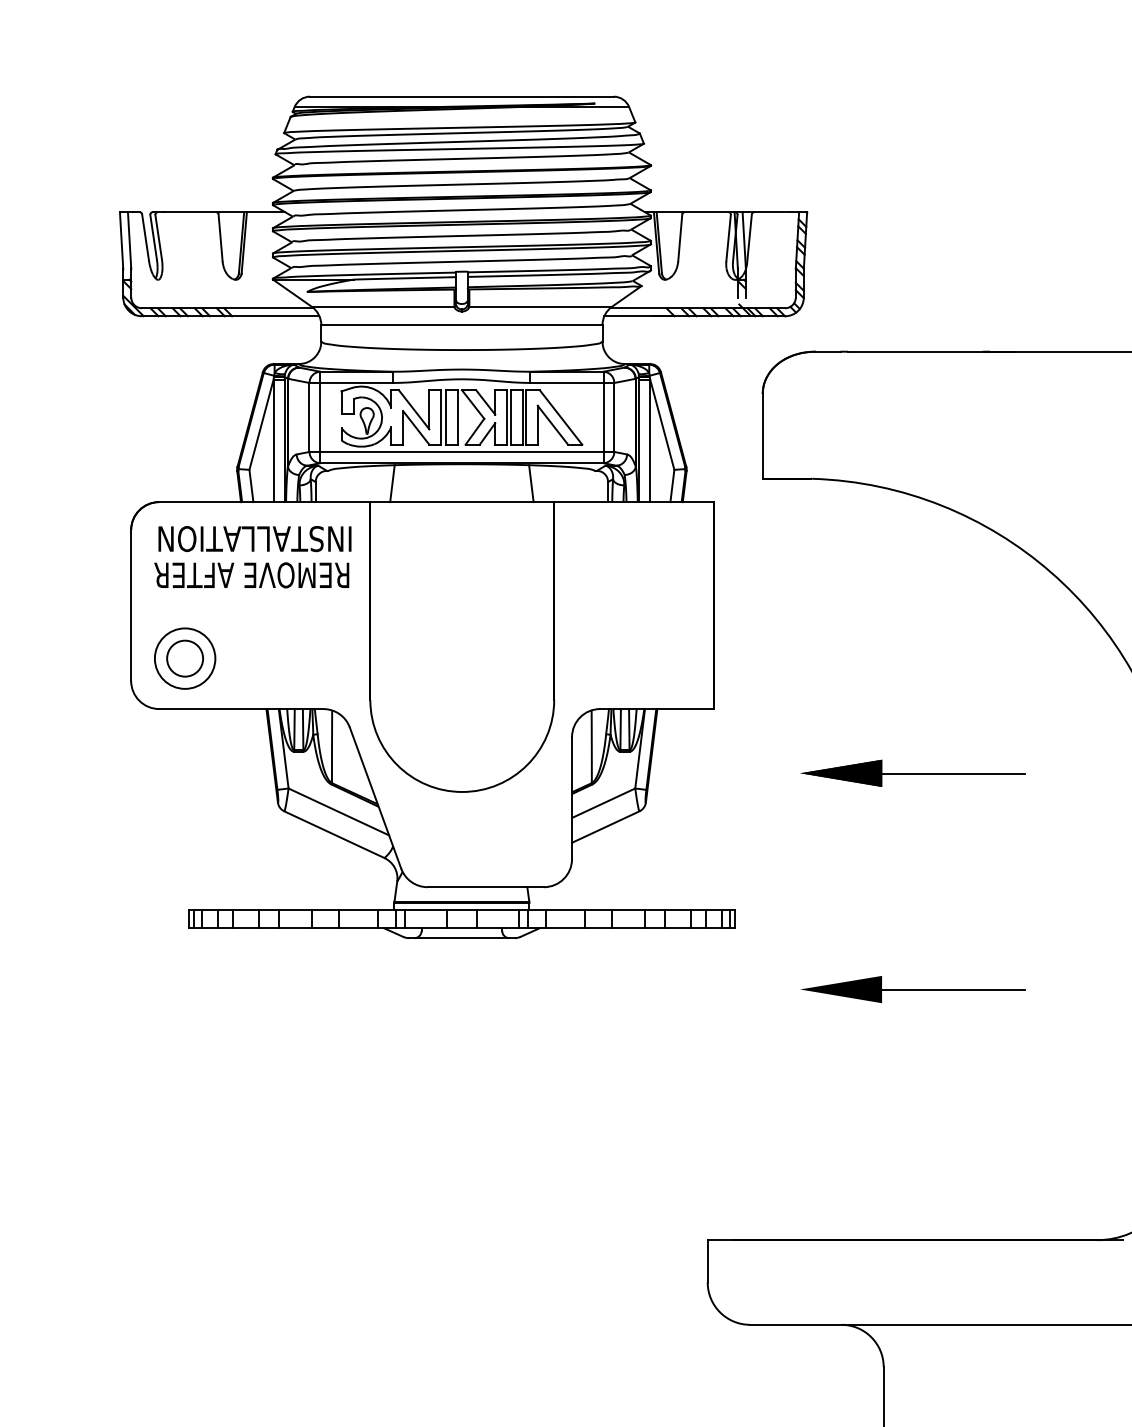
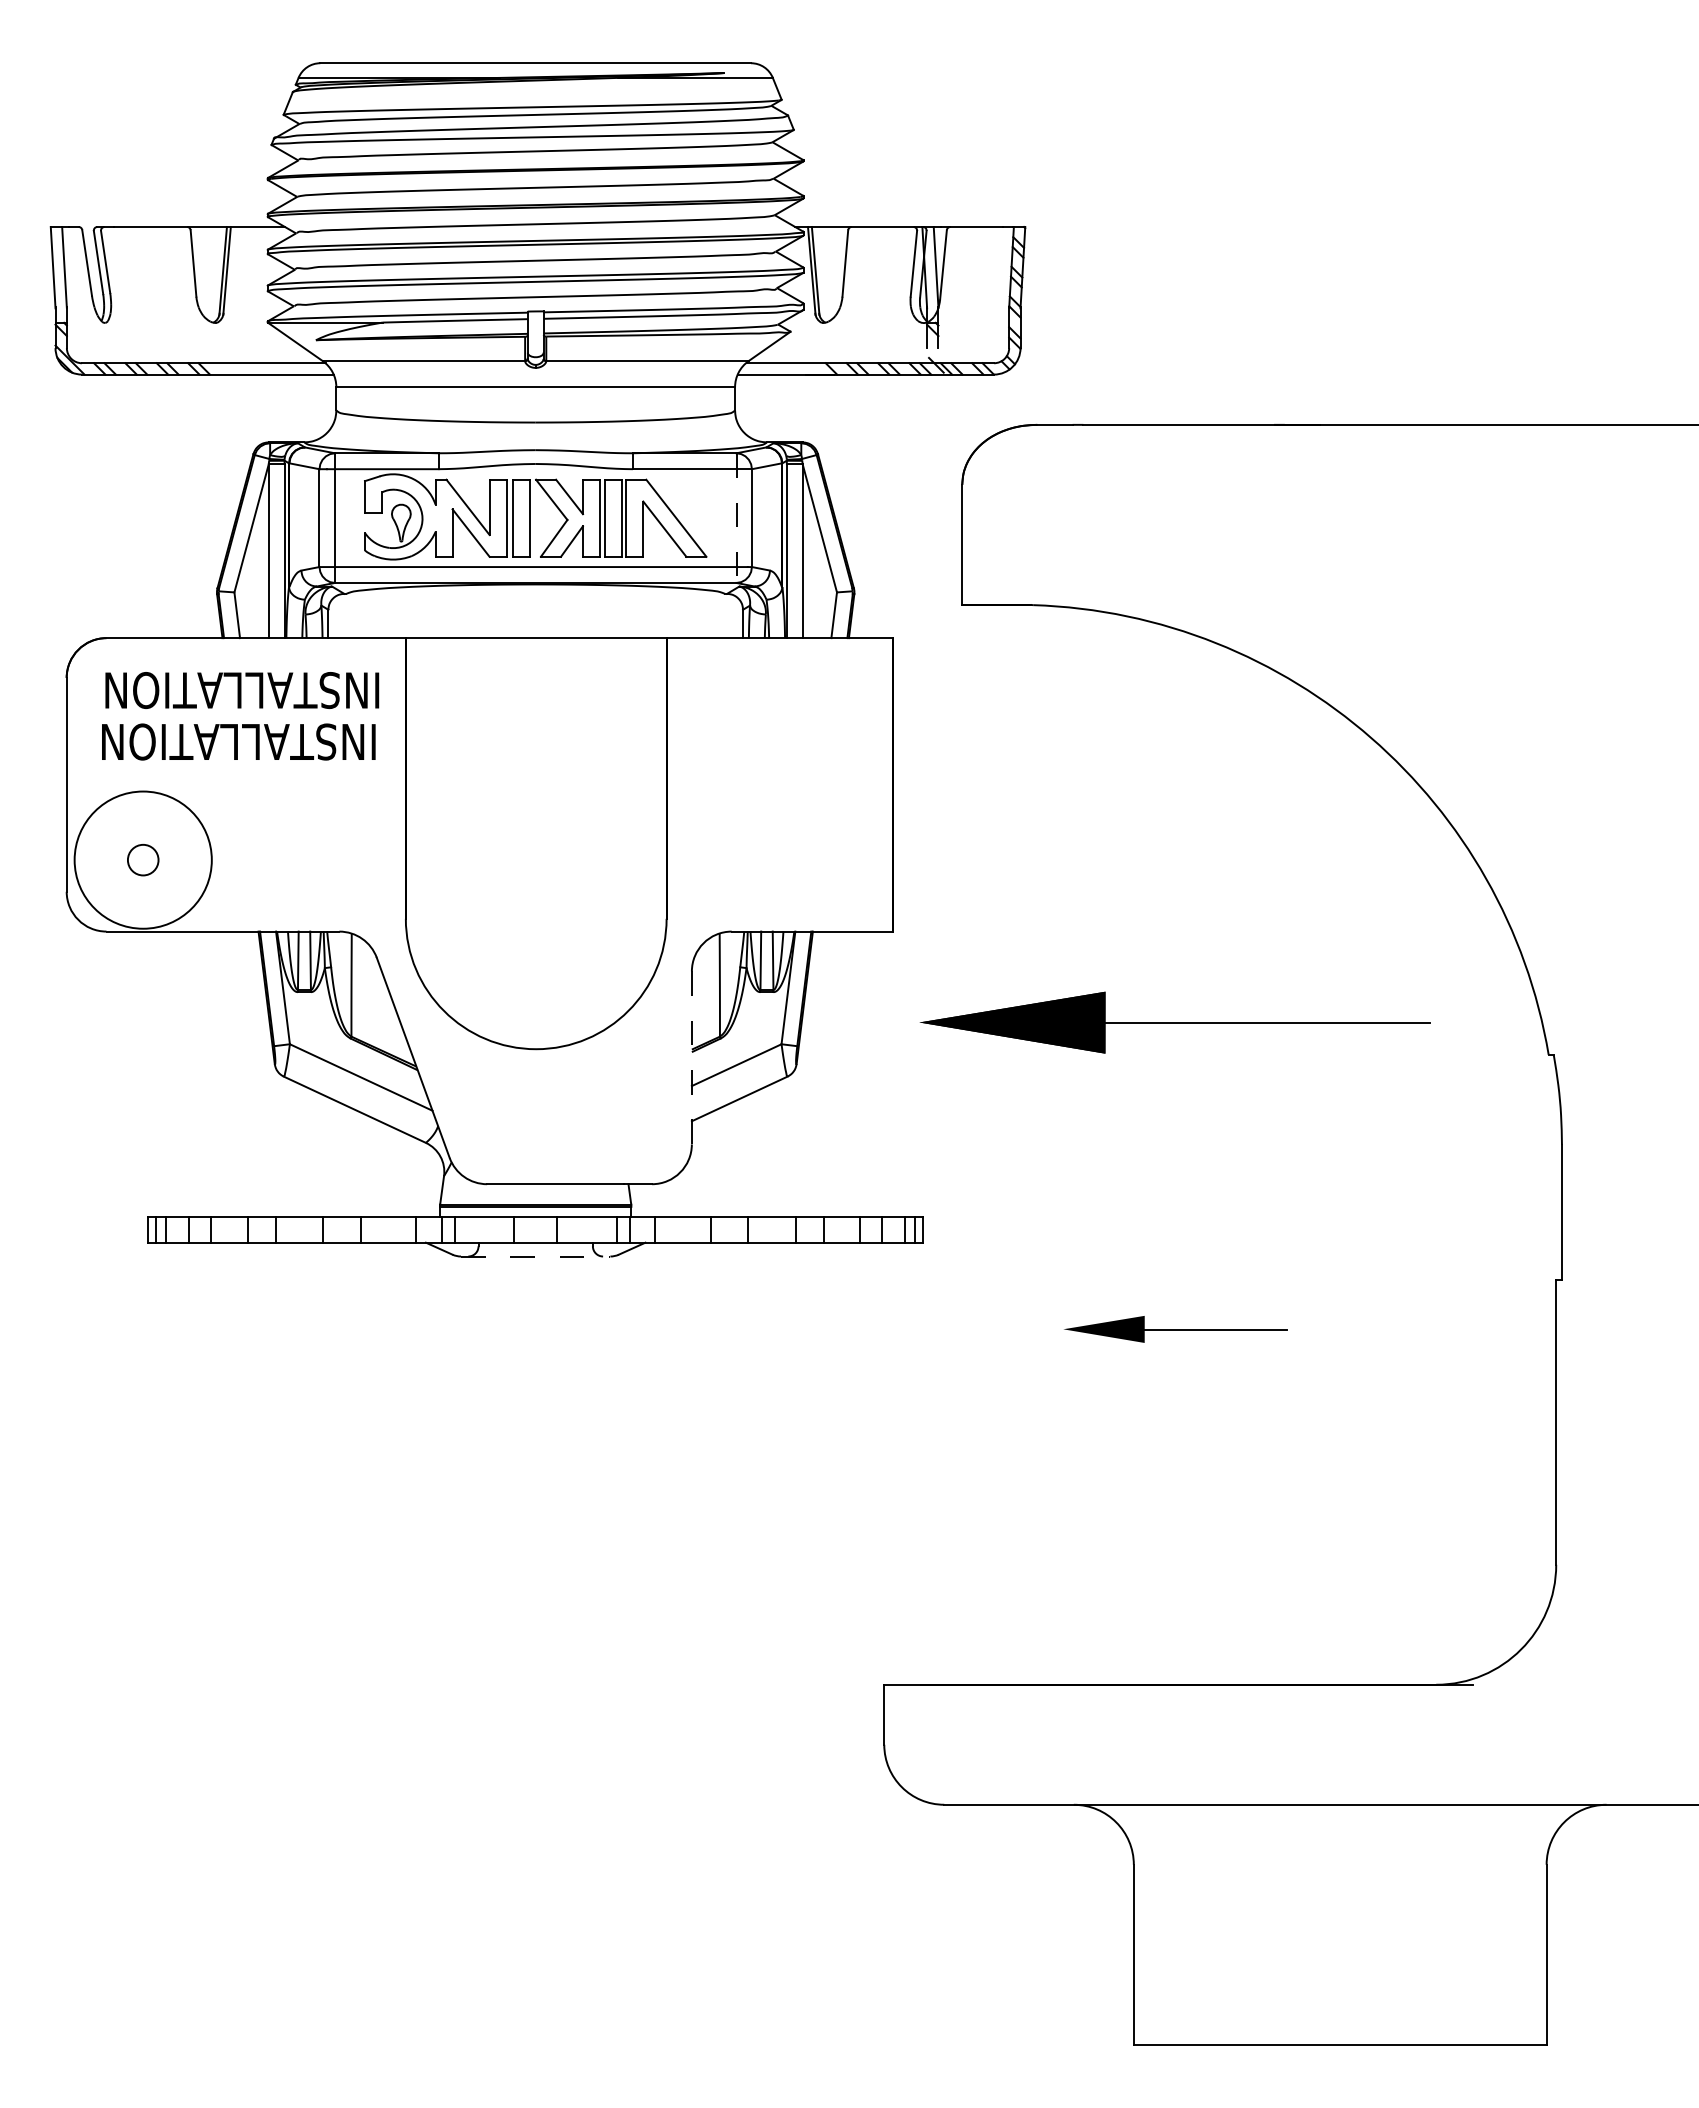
line: (603, 417) -> (736, 518), solid -> dashed
line: (392, 483) -> (437, 611), removed
line: (530, 483) -> (633, 611), removed
text: (251, 574) -> (237, 741), REMOVE AFTER -> INSTALLATION
circle: (184, 658) -> (142, 859), size x0.6
circle: (185, 658) -> (143, 860), size x1.6
part: (913, 773) -> (1175, 1022), size x1.6
line: (571, 797) -> (691, 1057), solid -> dashed
line: (461, 938) -> (535, 1256), solid -> dashed
part: (913, 989) -> (1175, 1329), size x0.7

